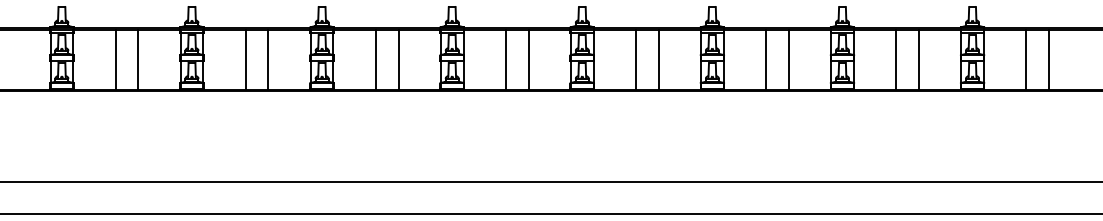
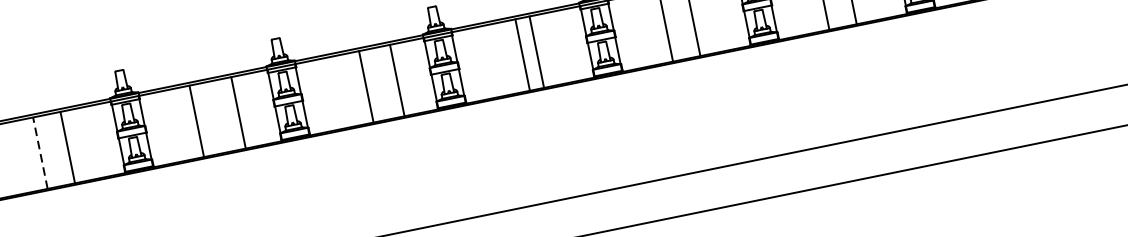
line: (245, 59) -> (40, 152), solid -> dashed
line: (398, 59) -> (238, 112), moved
line: (505, 59) -> (365, 86), moved
line: (528, 59) -> (397, 80), moved
line: (635, 59) -> (522, 54), moved

